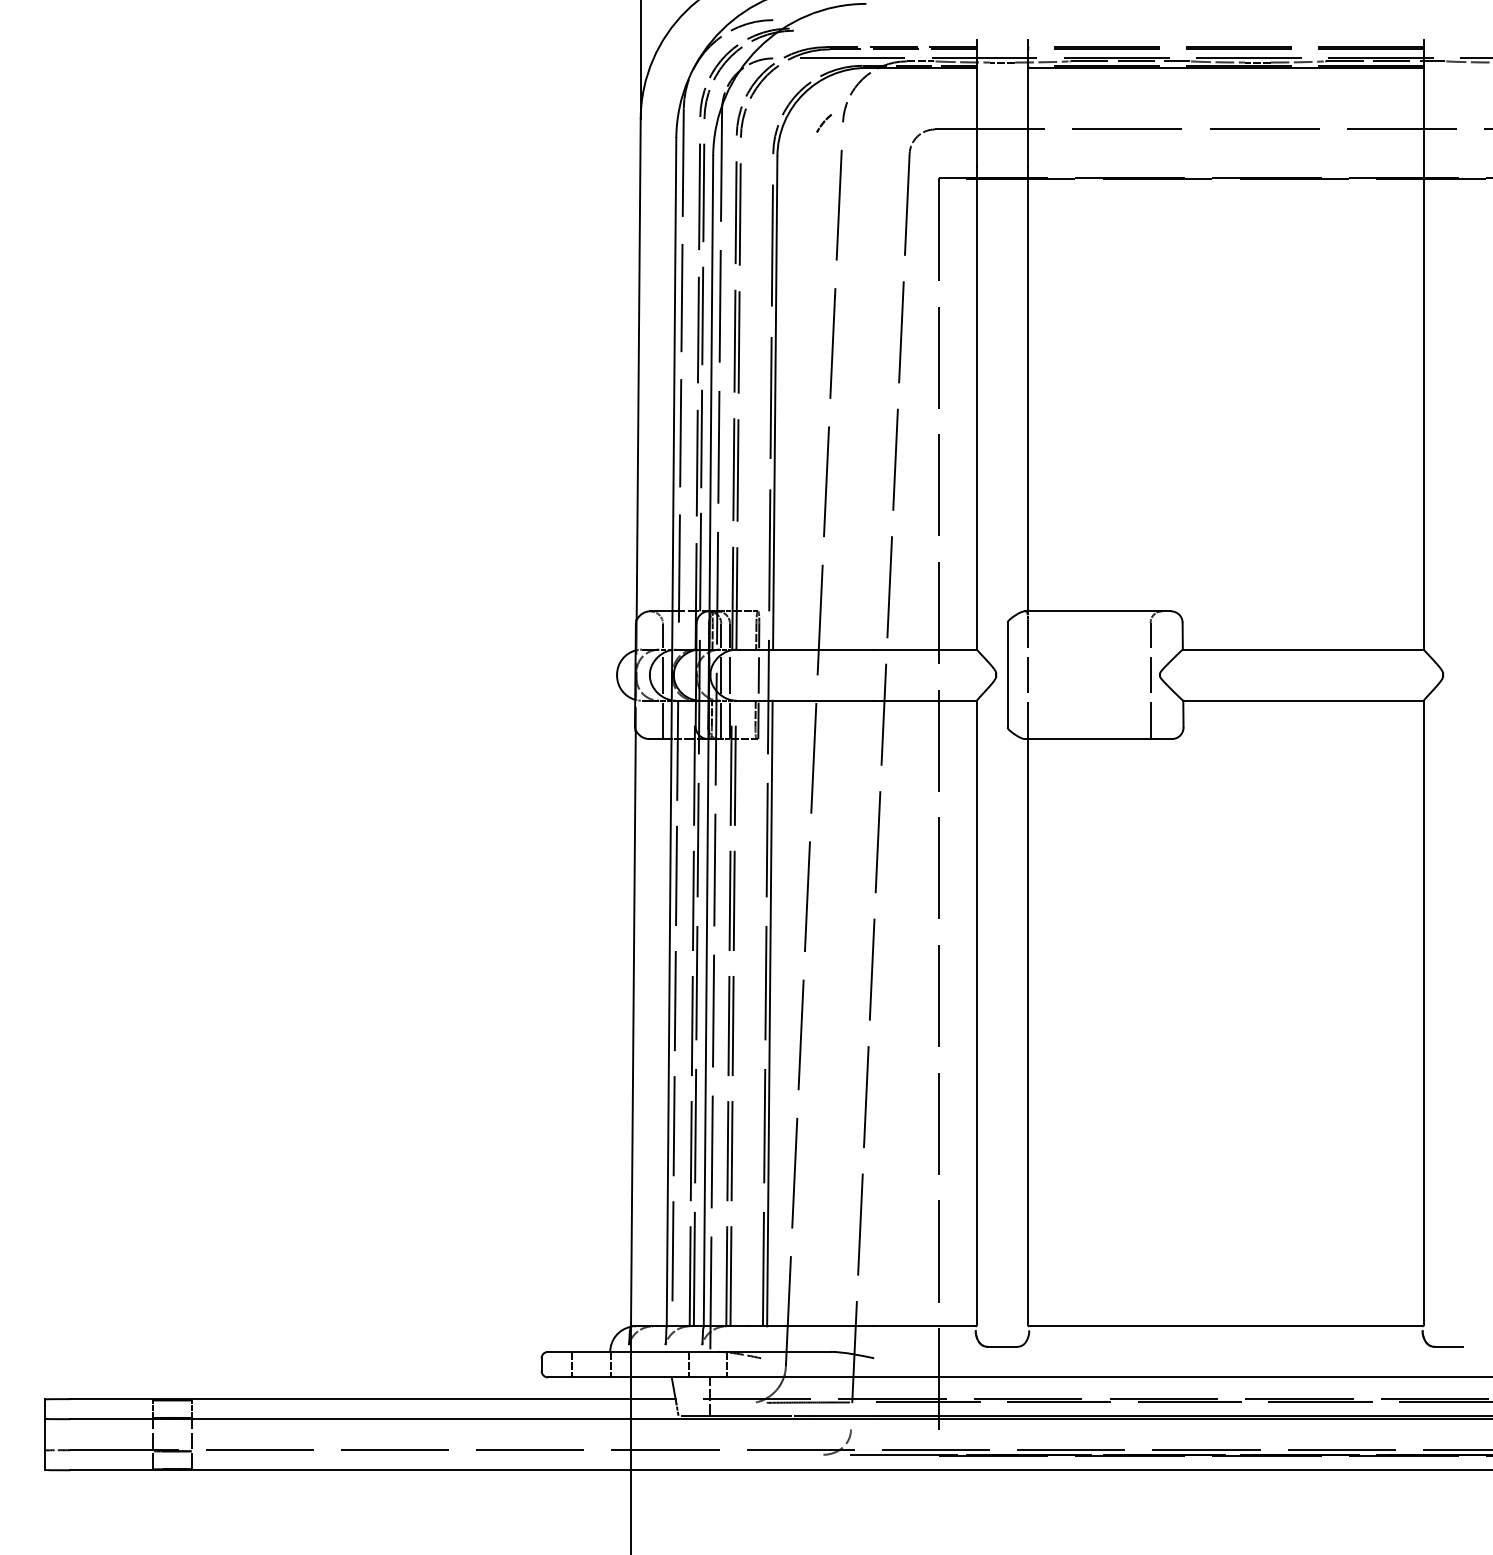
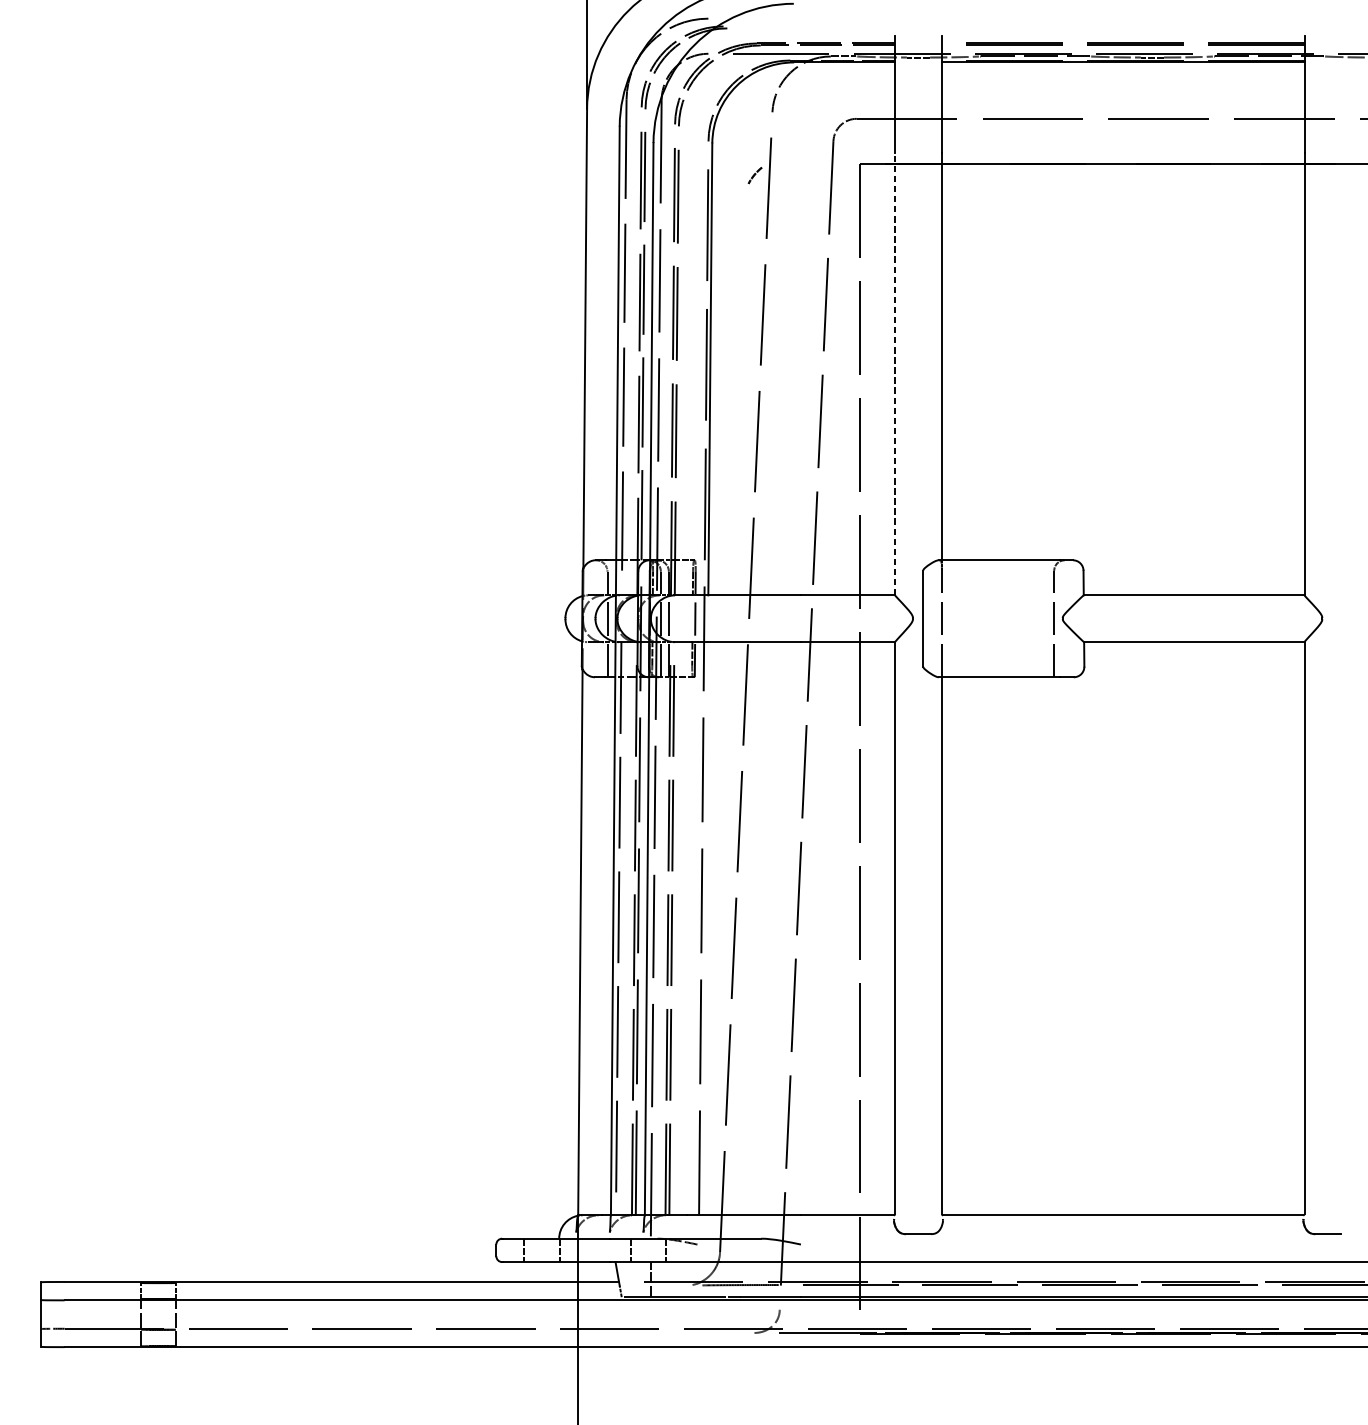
part: (824, 123) -> (755, 175), moved
line: (976, 407) -> (894, 373), solid -> dashed
line: (769, 1013) -> (705, 928), removed

